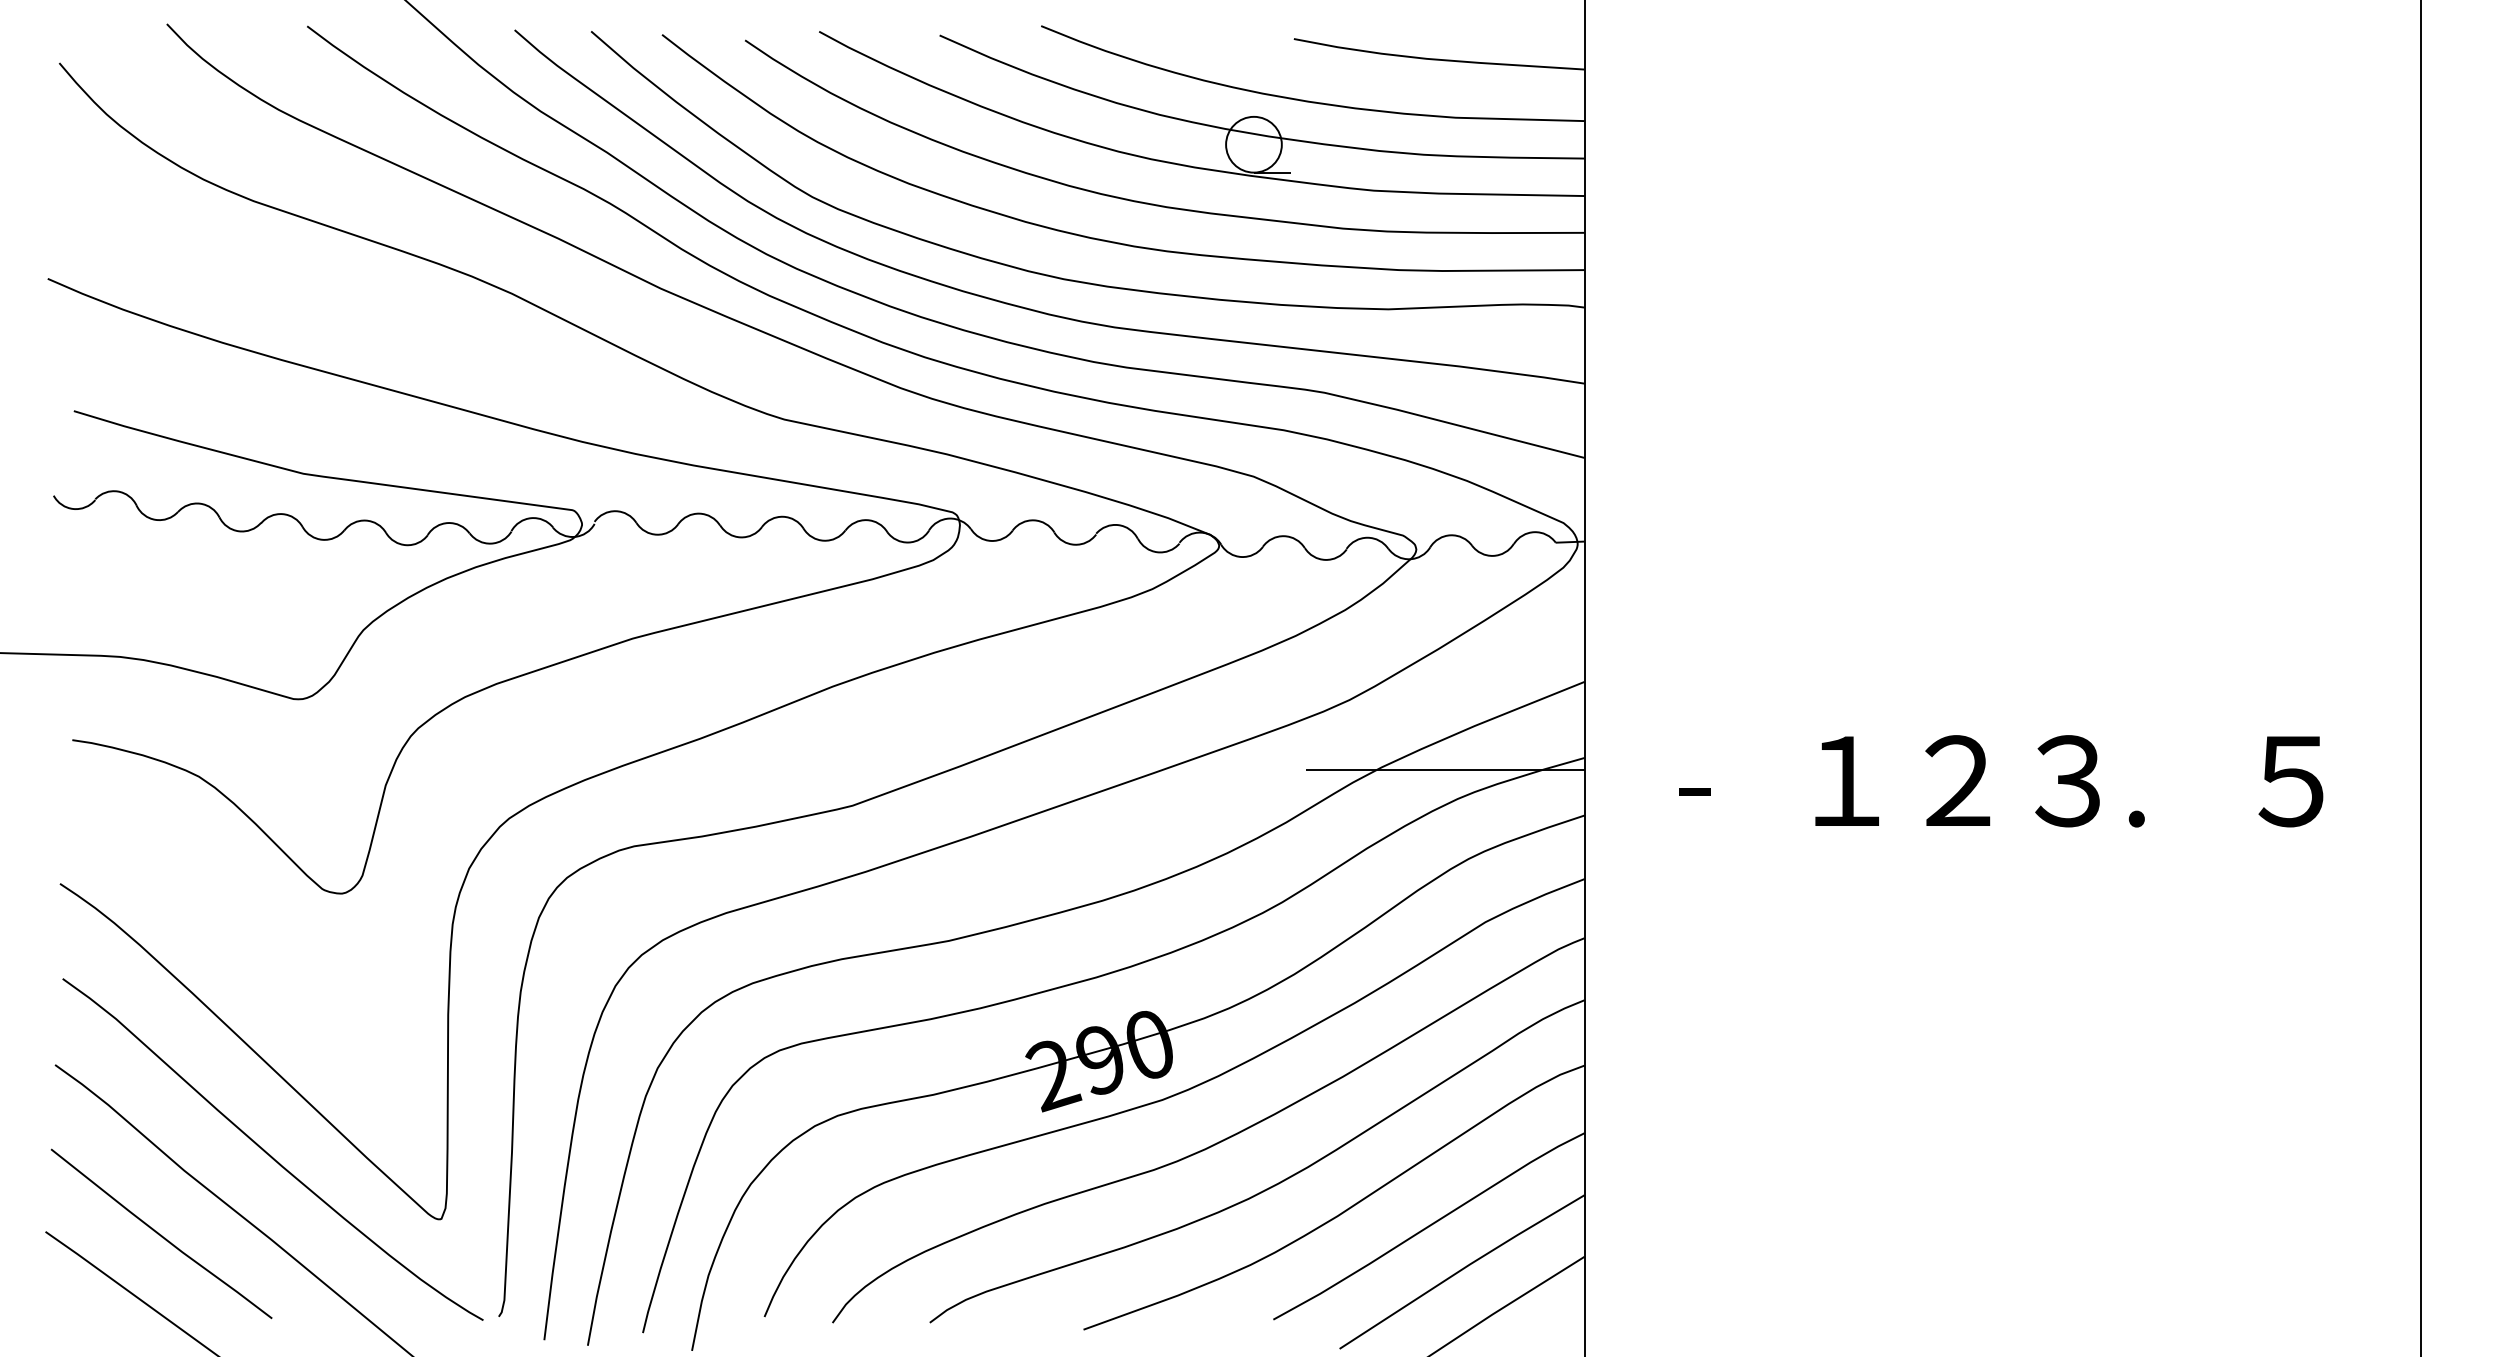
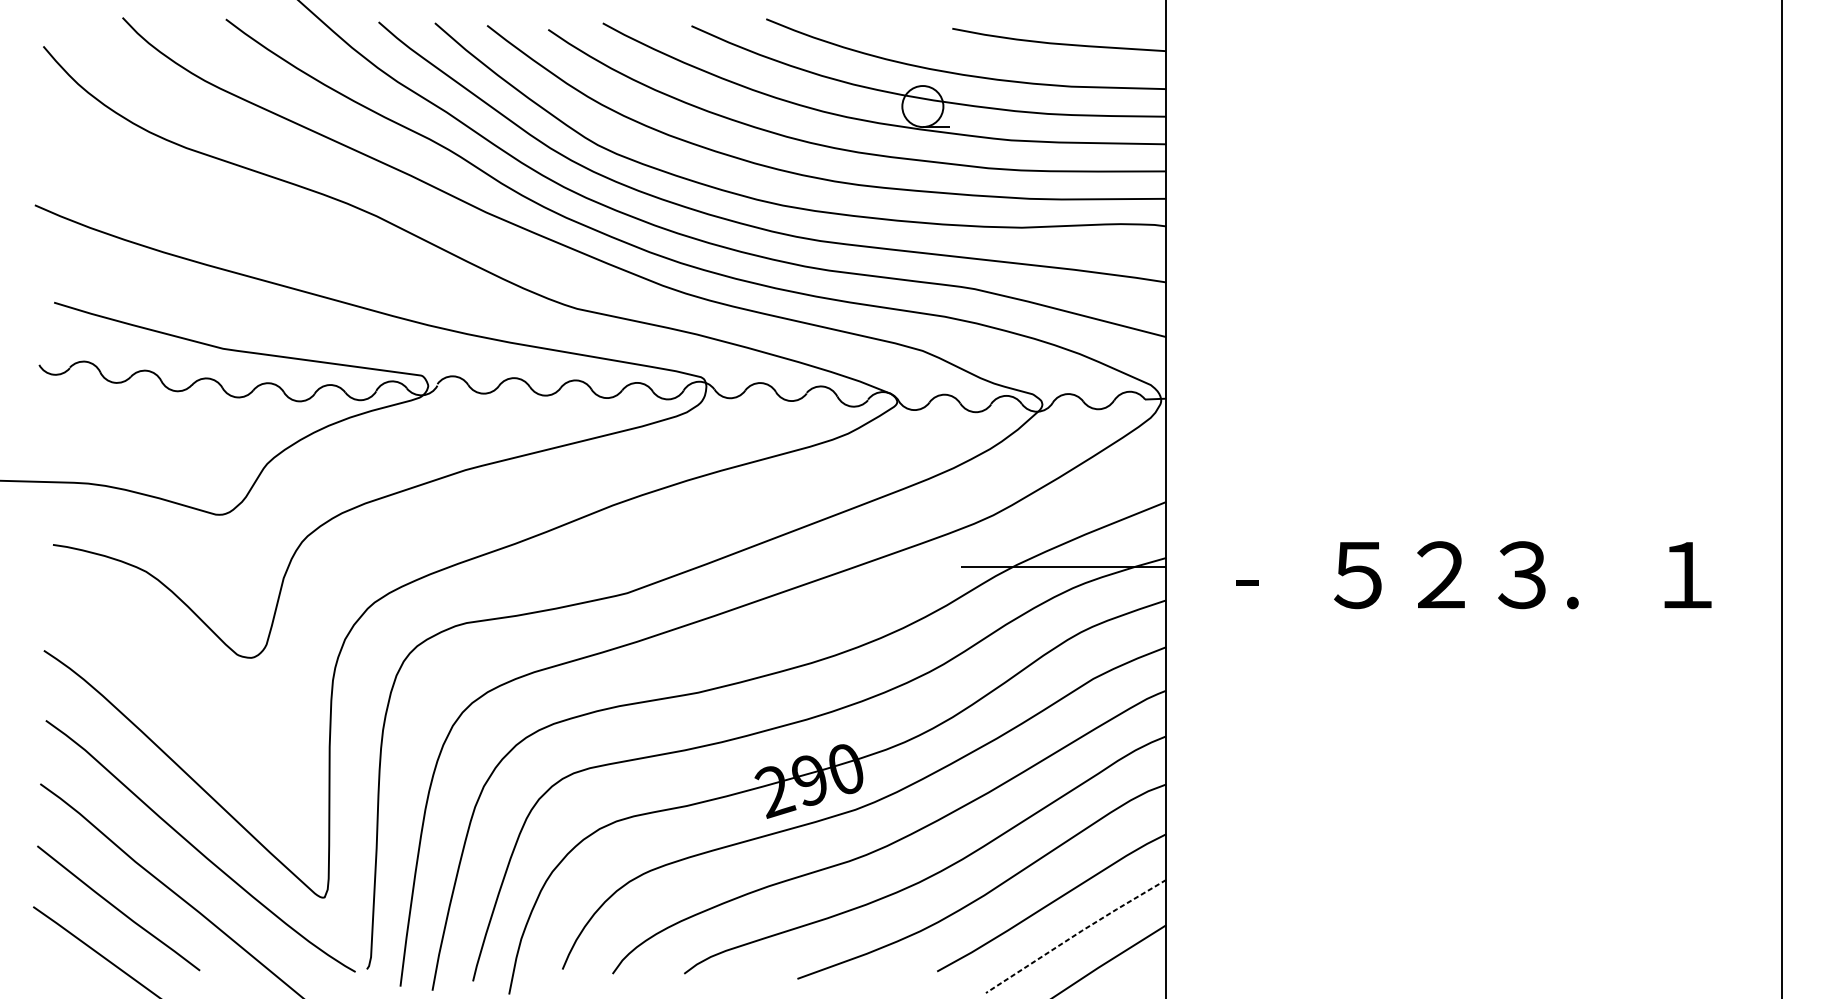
text: (1845, 781) -> (1358, 575), １ -> ５
text: (2291, 781) -> (1686, 575), ５ -> １
line: (1461, 1269) -> (1075, 934), solid -> dashed

